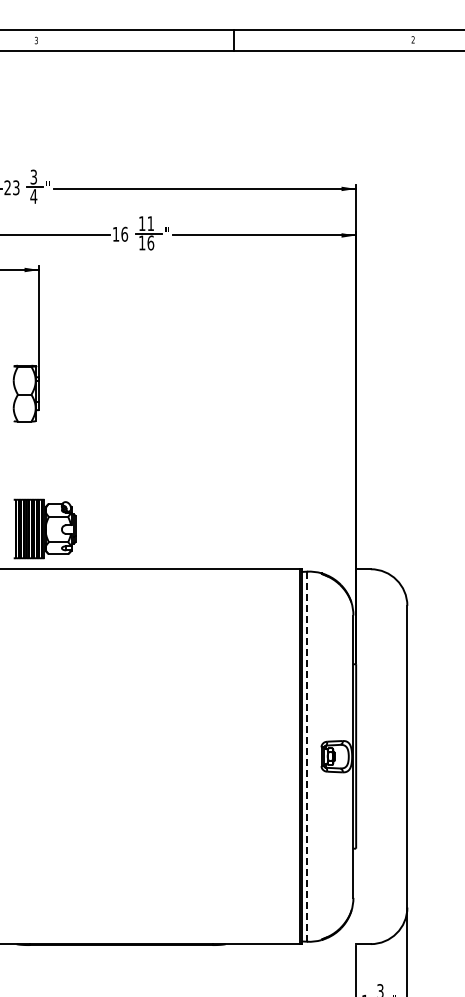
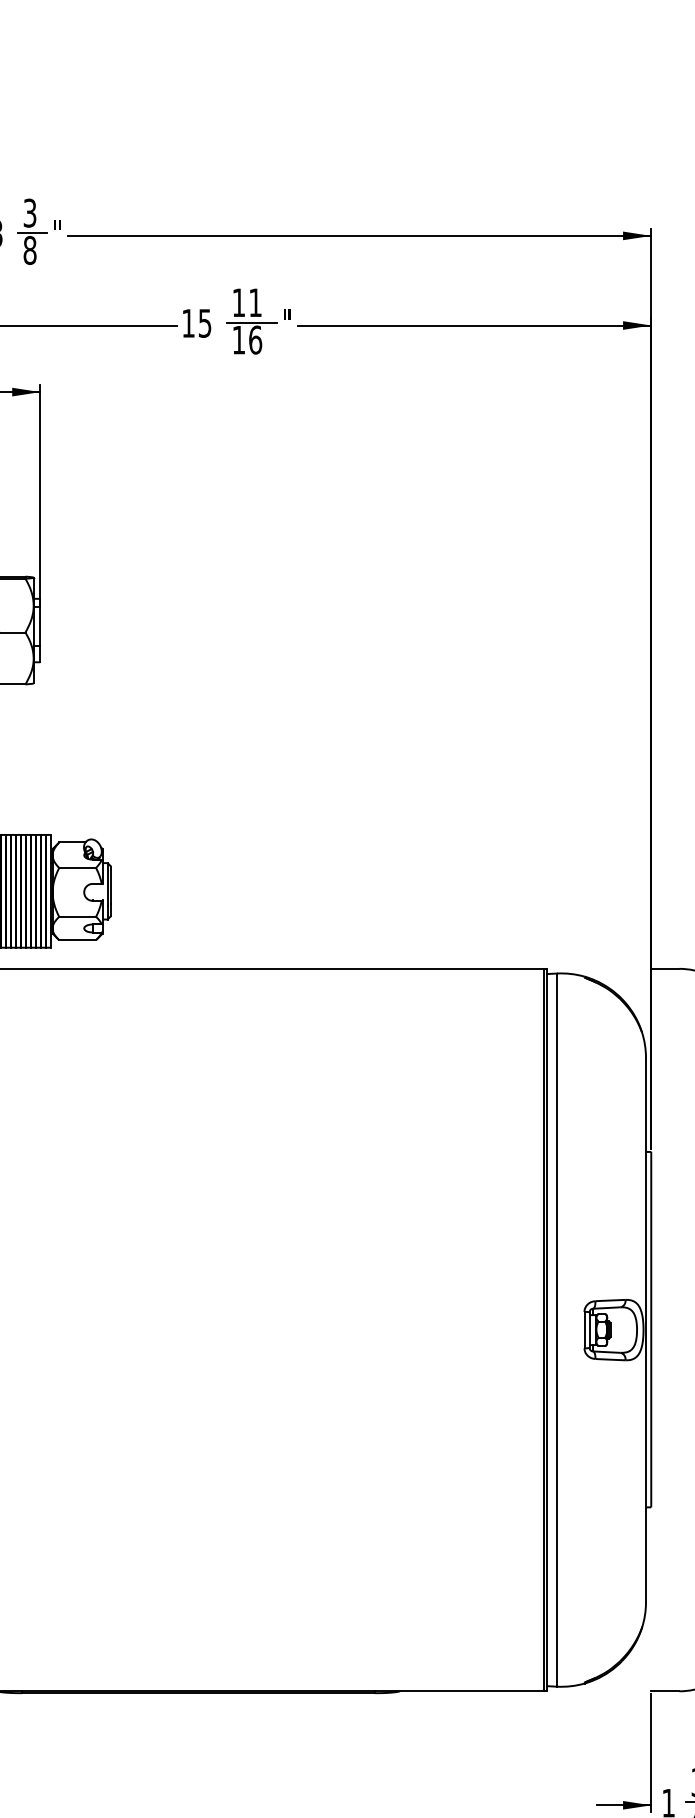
text: (33, 196) -> (29, 250), 4 -> 8
text: (124, 233) -> (204, 321), 16 -> 15
line: (307, 756) -> (557, 1329), dashed -> solid

